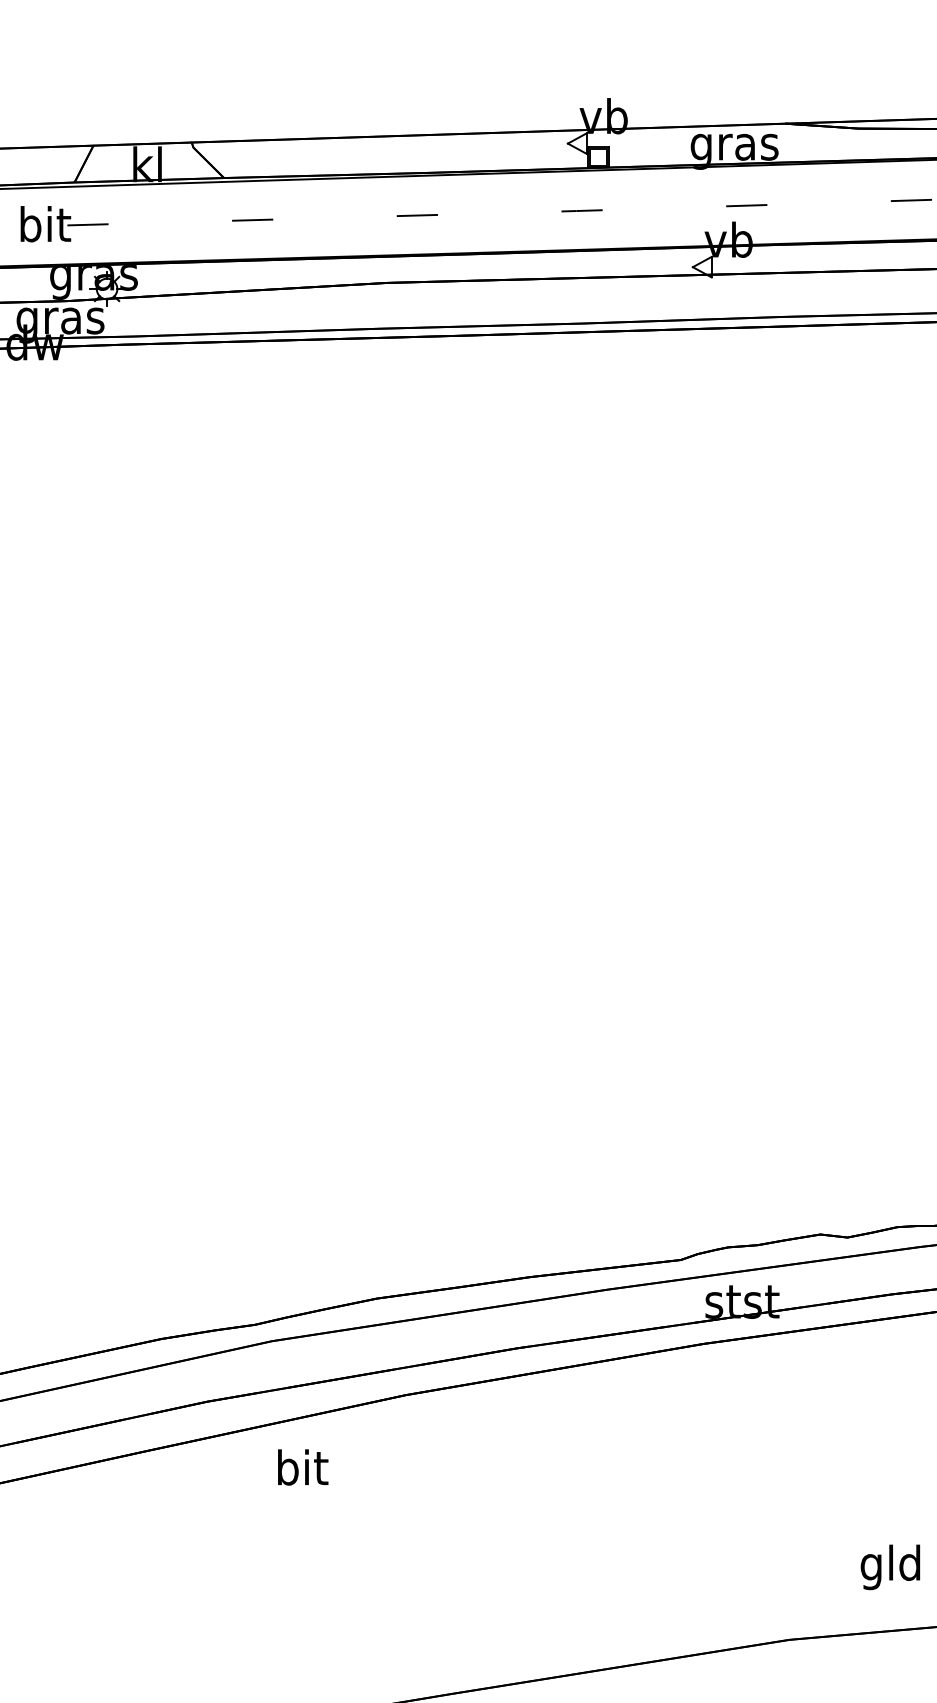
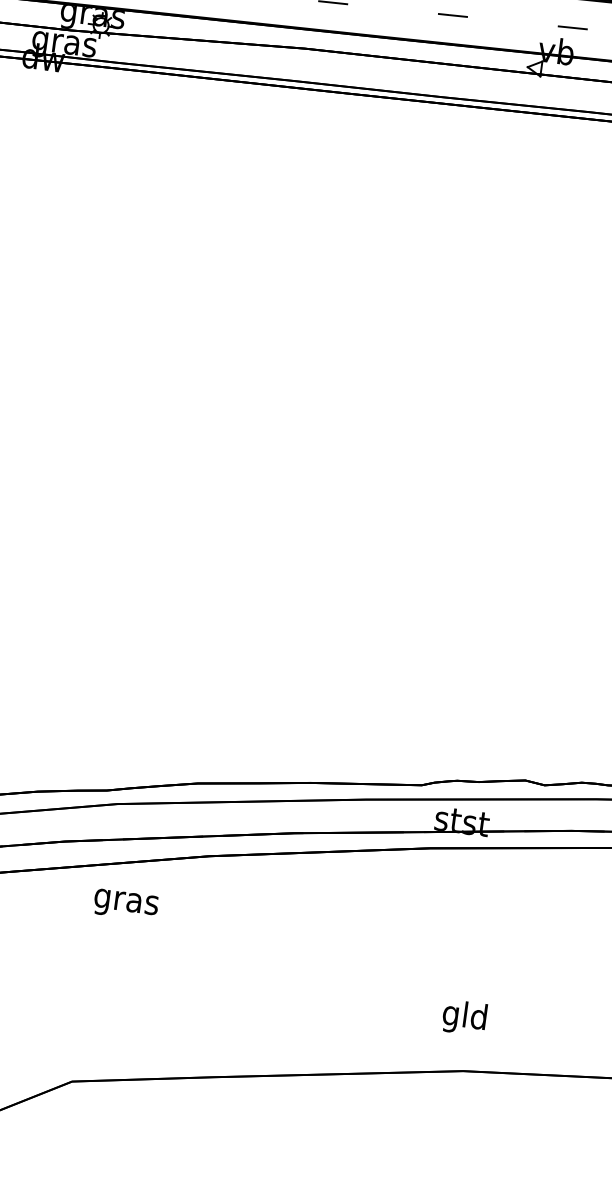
text: (301, 1471) -> (126, 901), bit -> gras
text: (890, 1567) -> (464, 1017), moved

